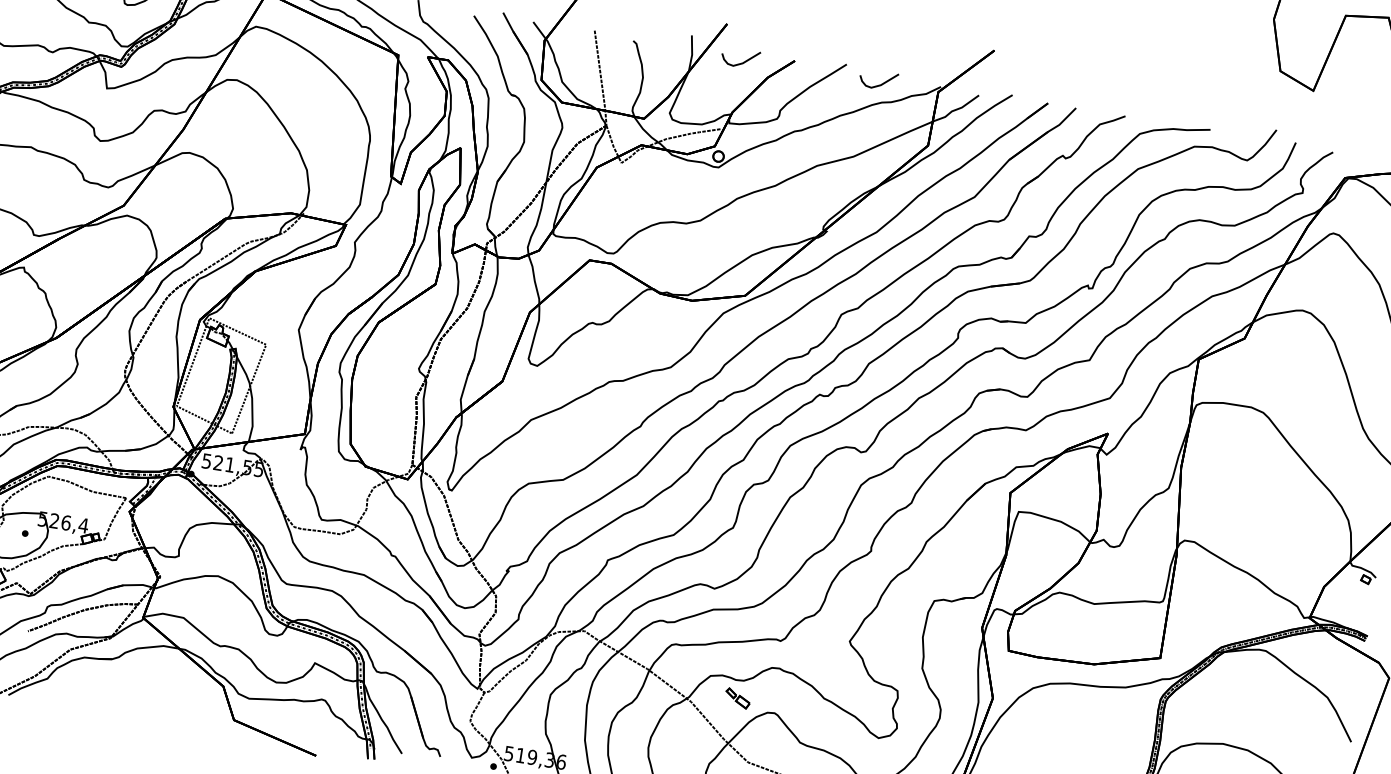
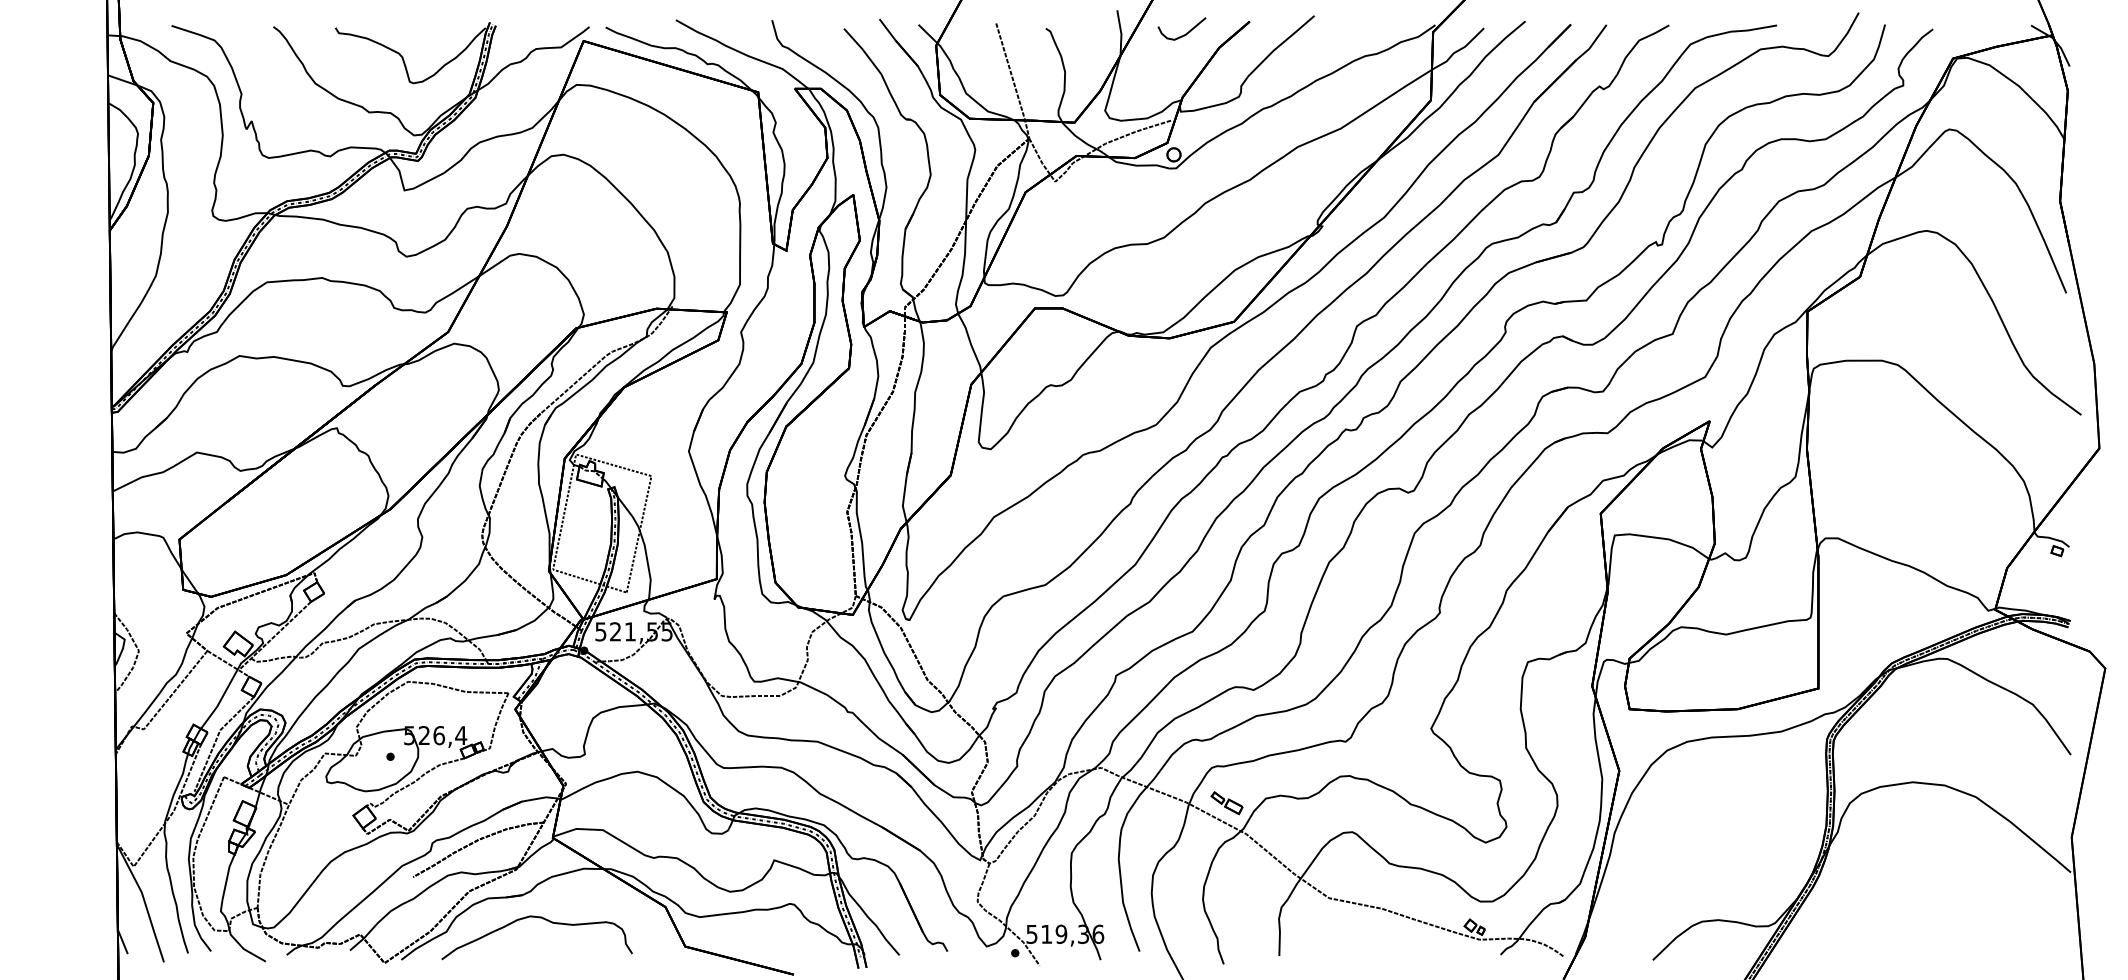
curve: (879, 84) -> (1358, 34), removed
curve: (121, 679) -> (538, 918), added
part: (737, 698) -> (1226, 803), moved

